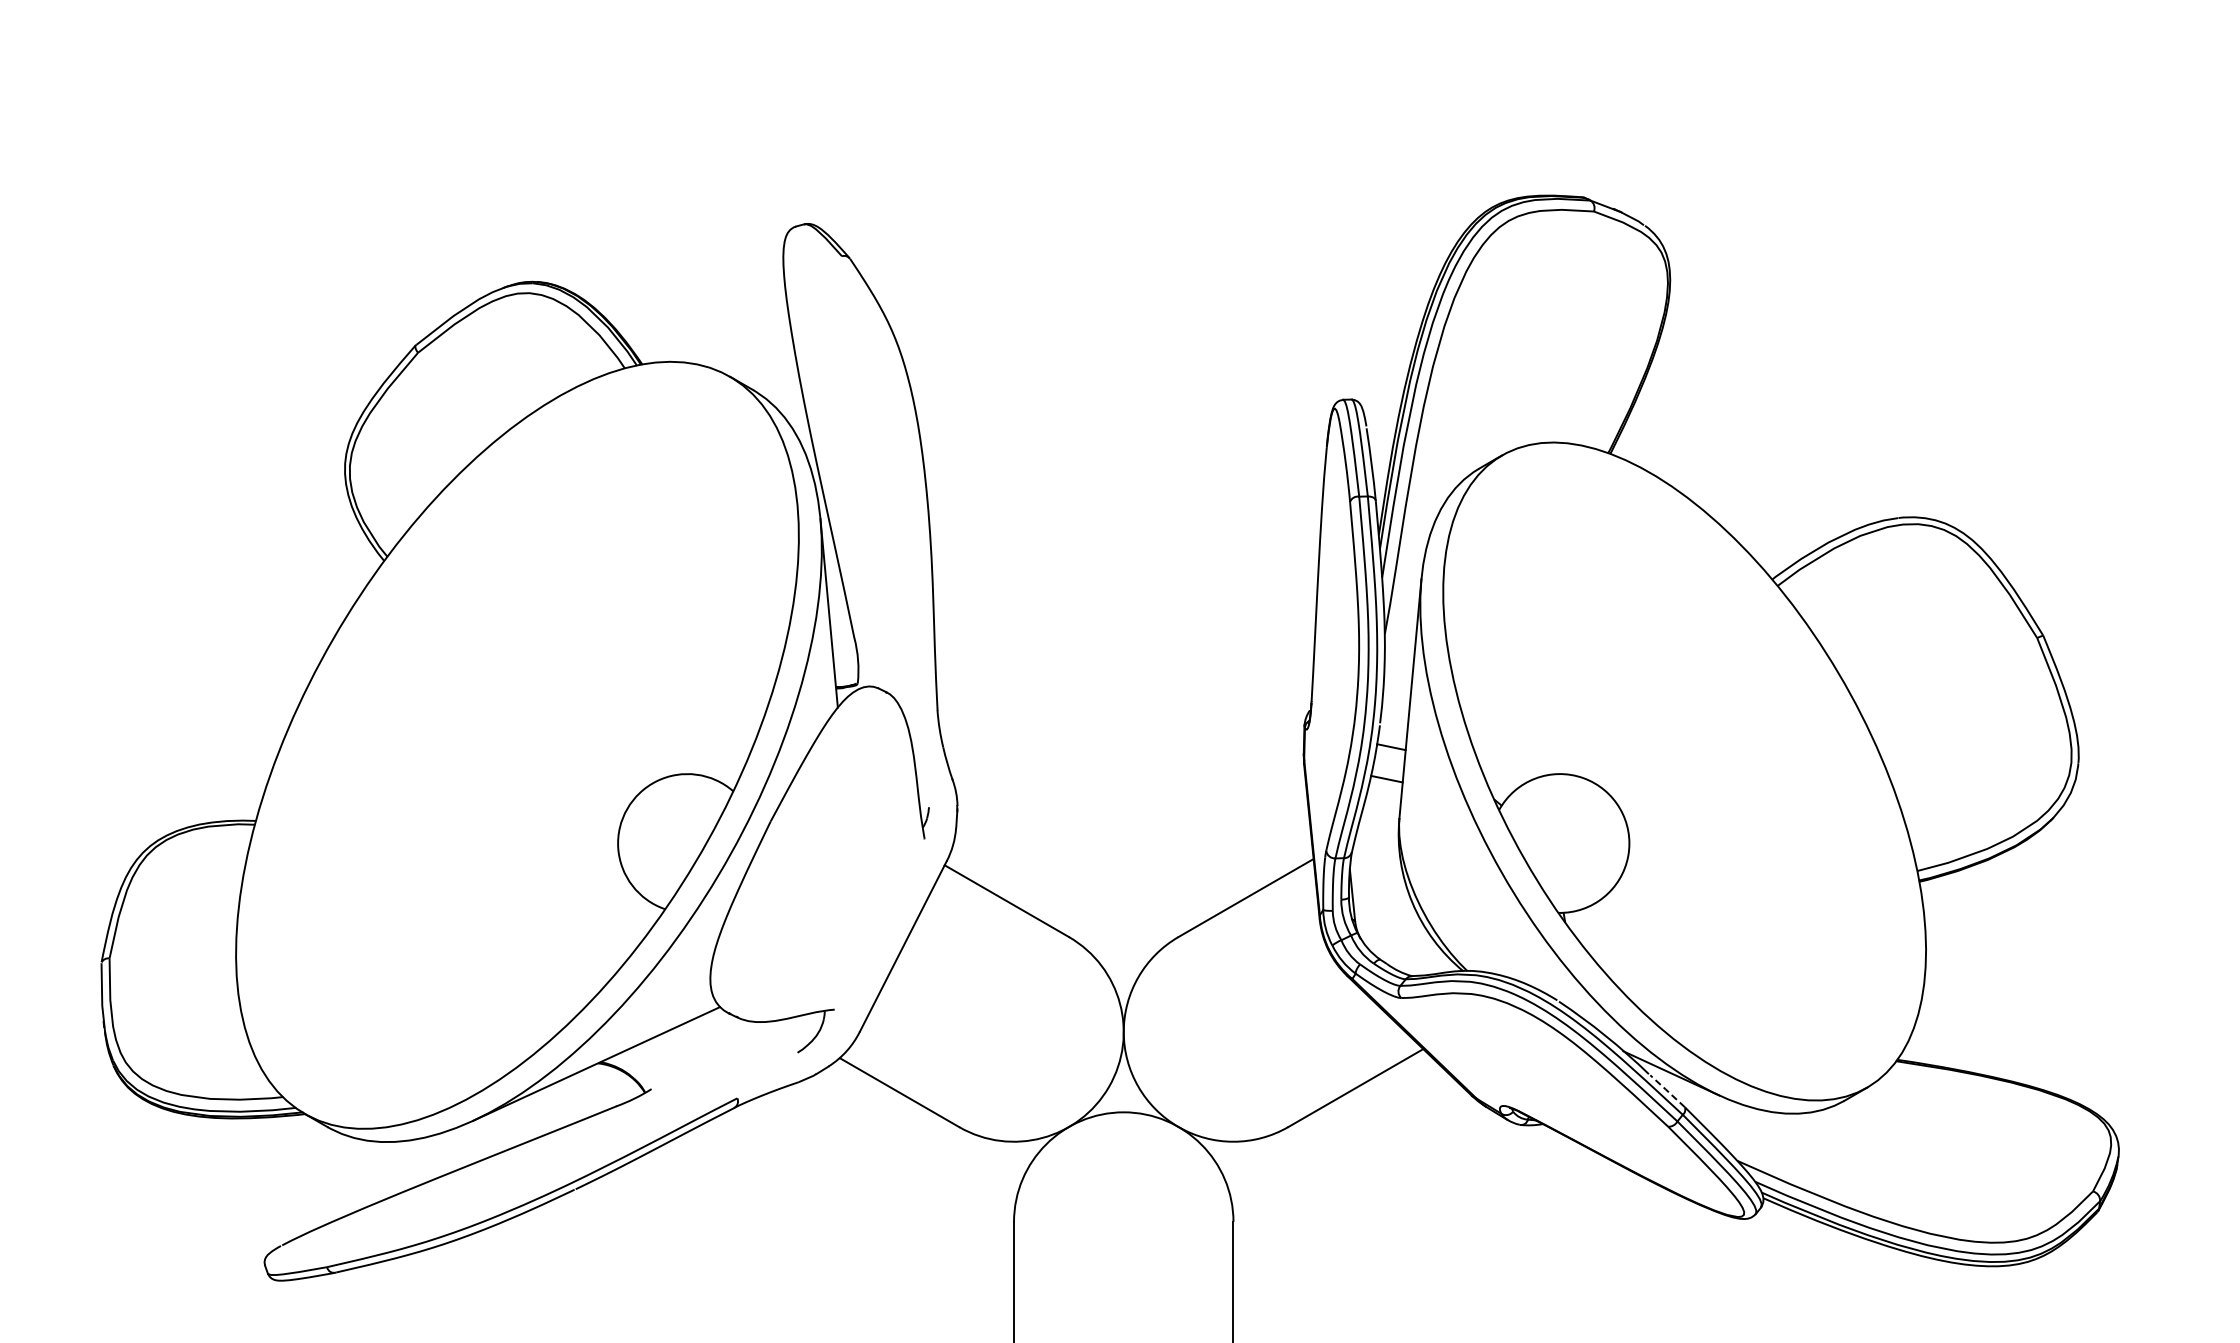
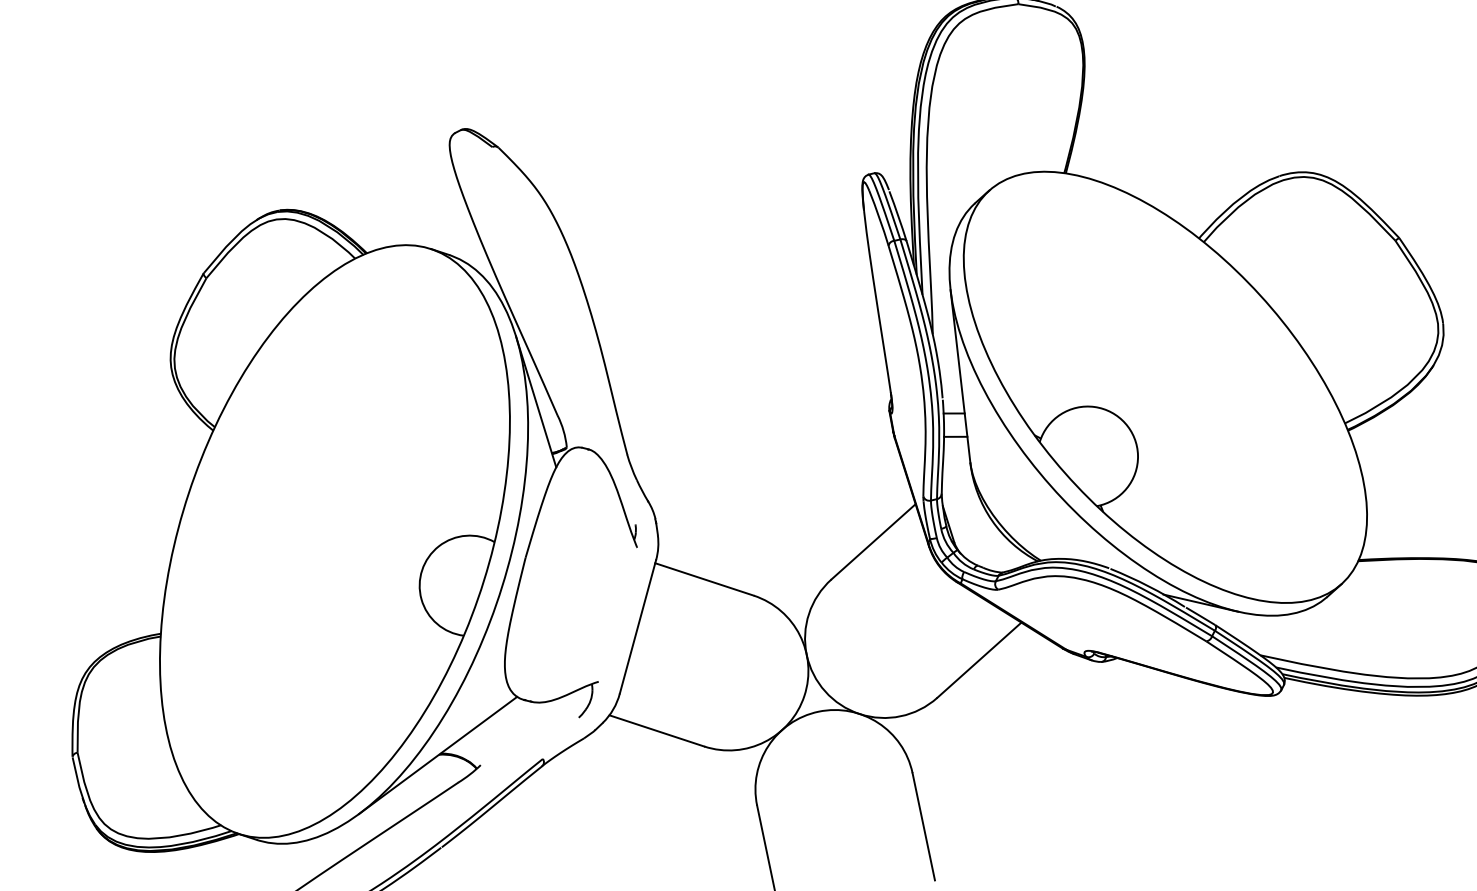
line: (1667, 1090) -> (1200, 615), dashed -> solid

